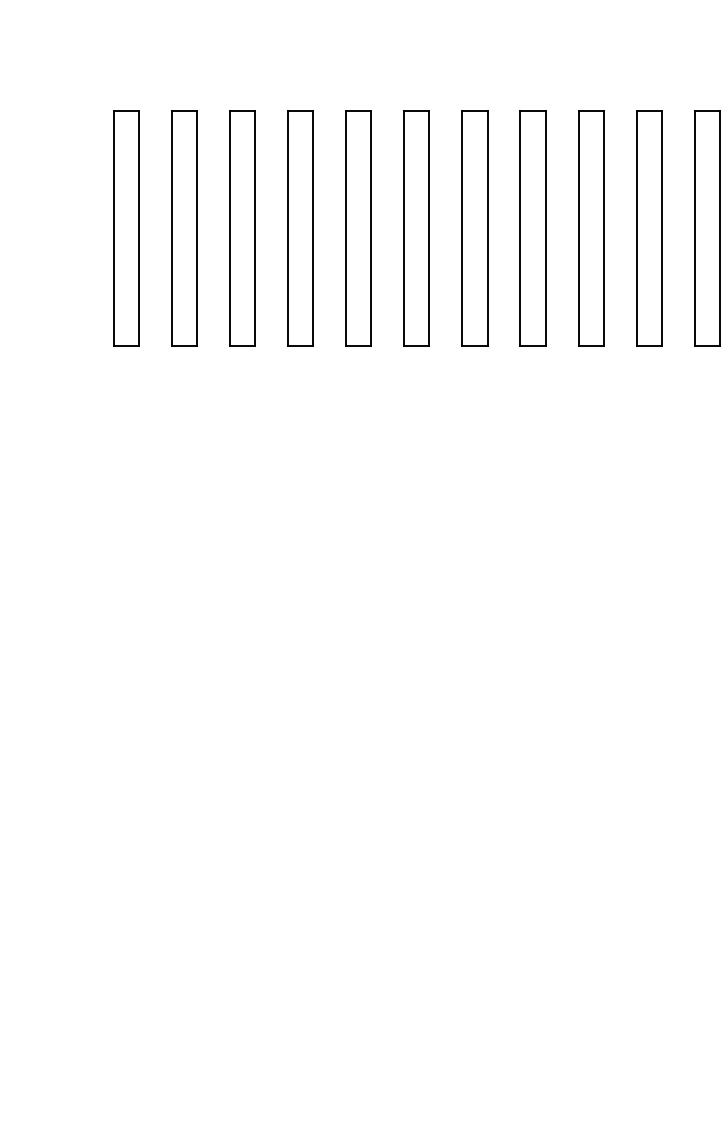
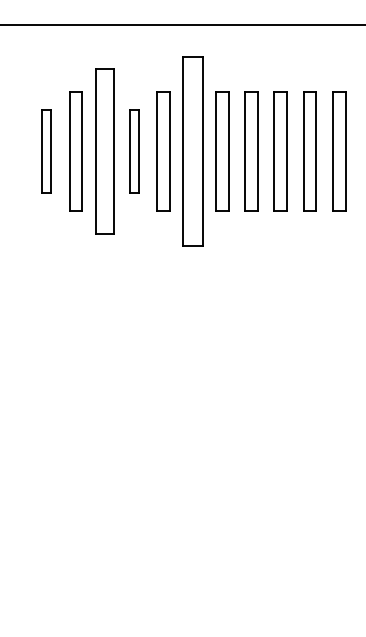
part: (125, 228) -> (46, 151), size x0.7
part: (242, 228) -> (105, 151), size x1.4
part: (300, 228) -> (134, 151), size x0.7
part: (415, 228) -> (192, 151), size x1.6

